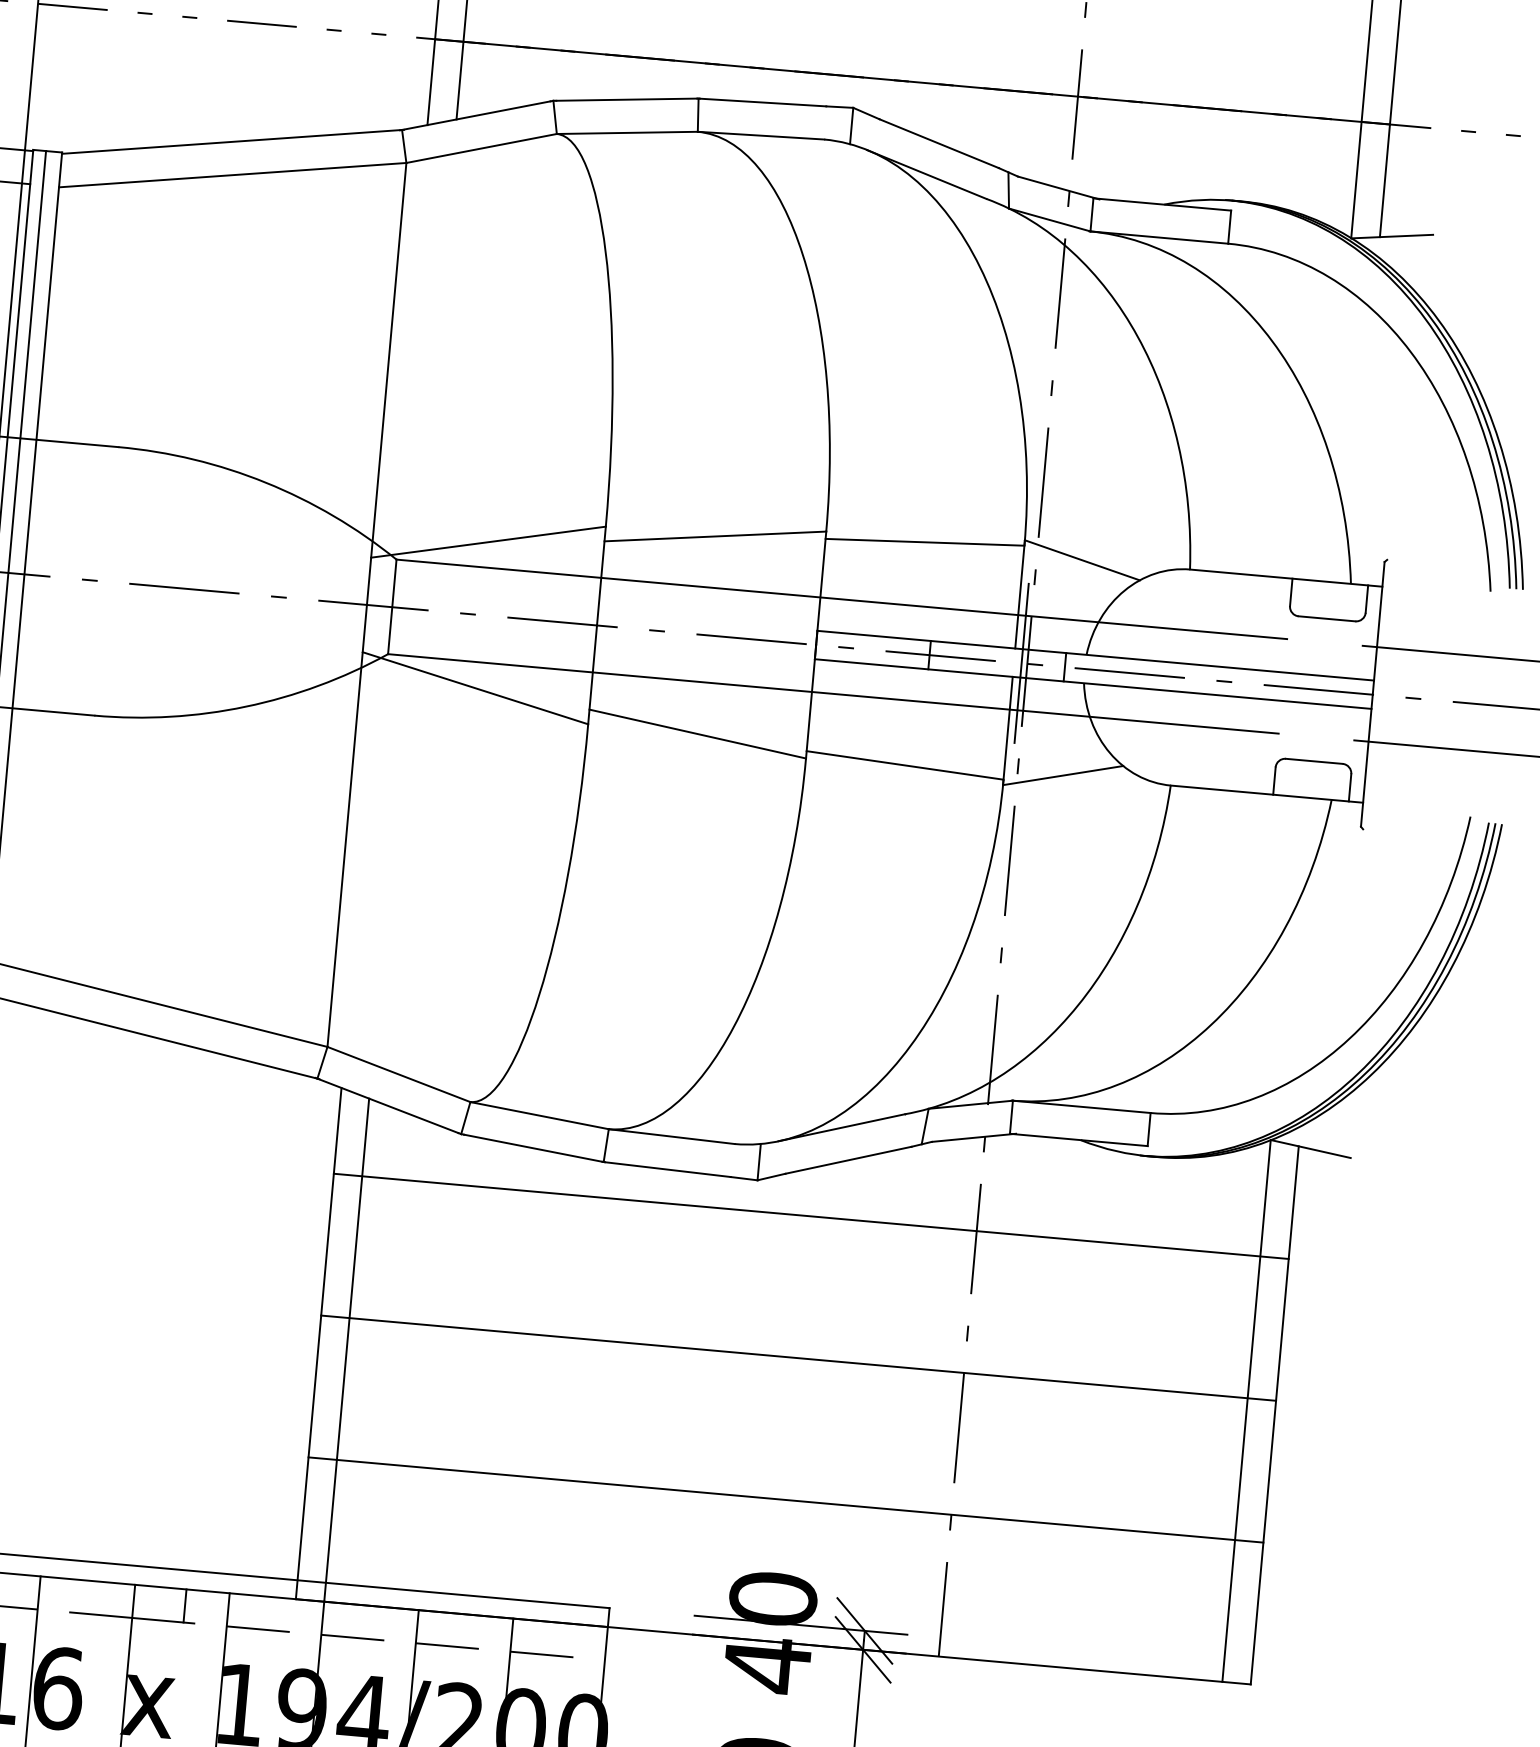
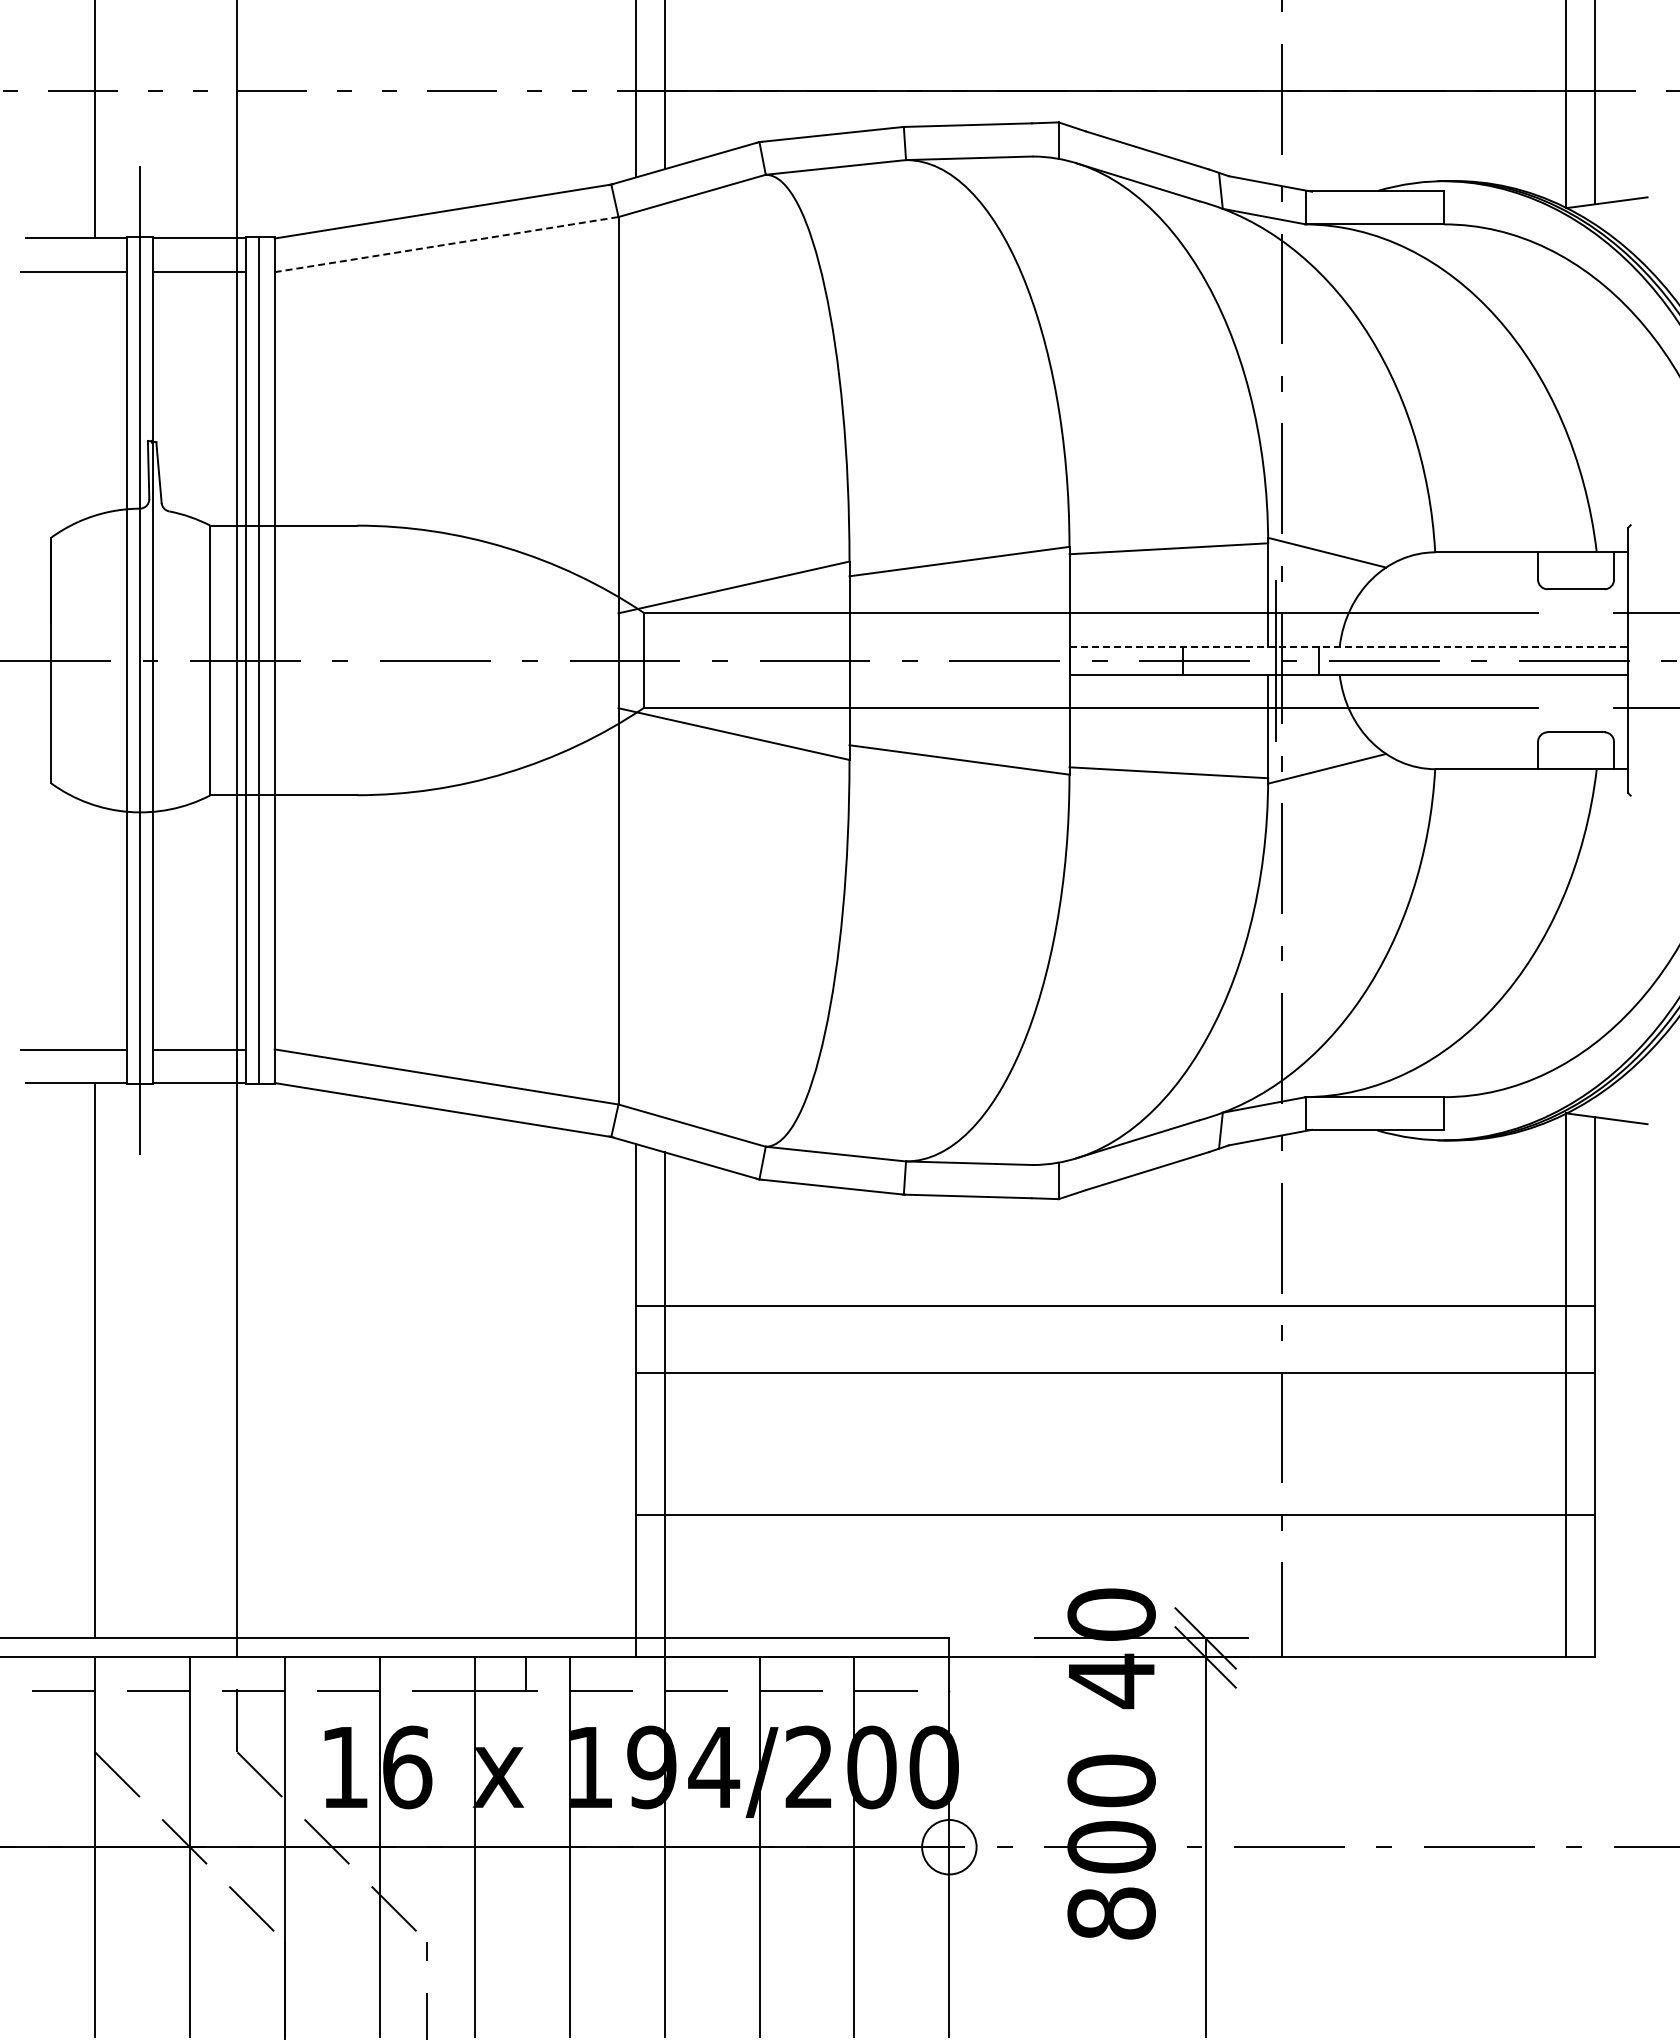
line: (233, 175) -> (447, 244), solid -> dashed
line: (1096, 655) -> (1349, 646), solid -> dashed
line: (811, 1216) -> (1115, 1306), moved

